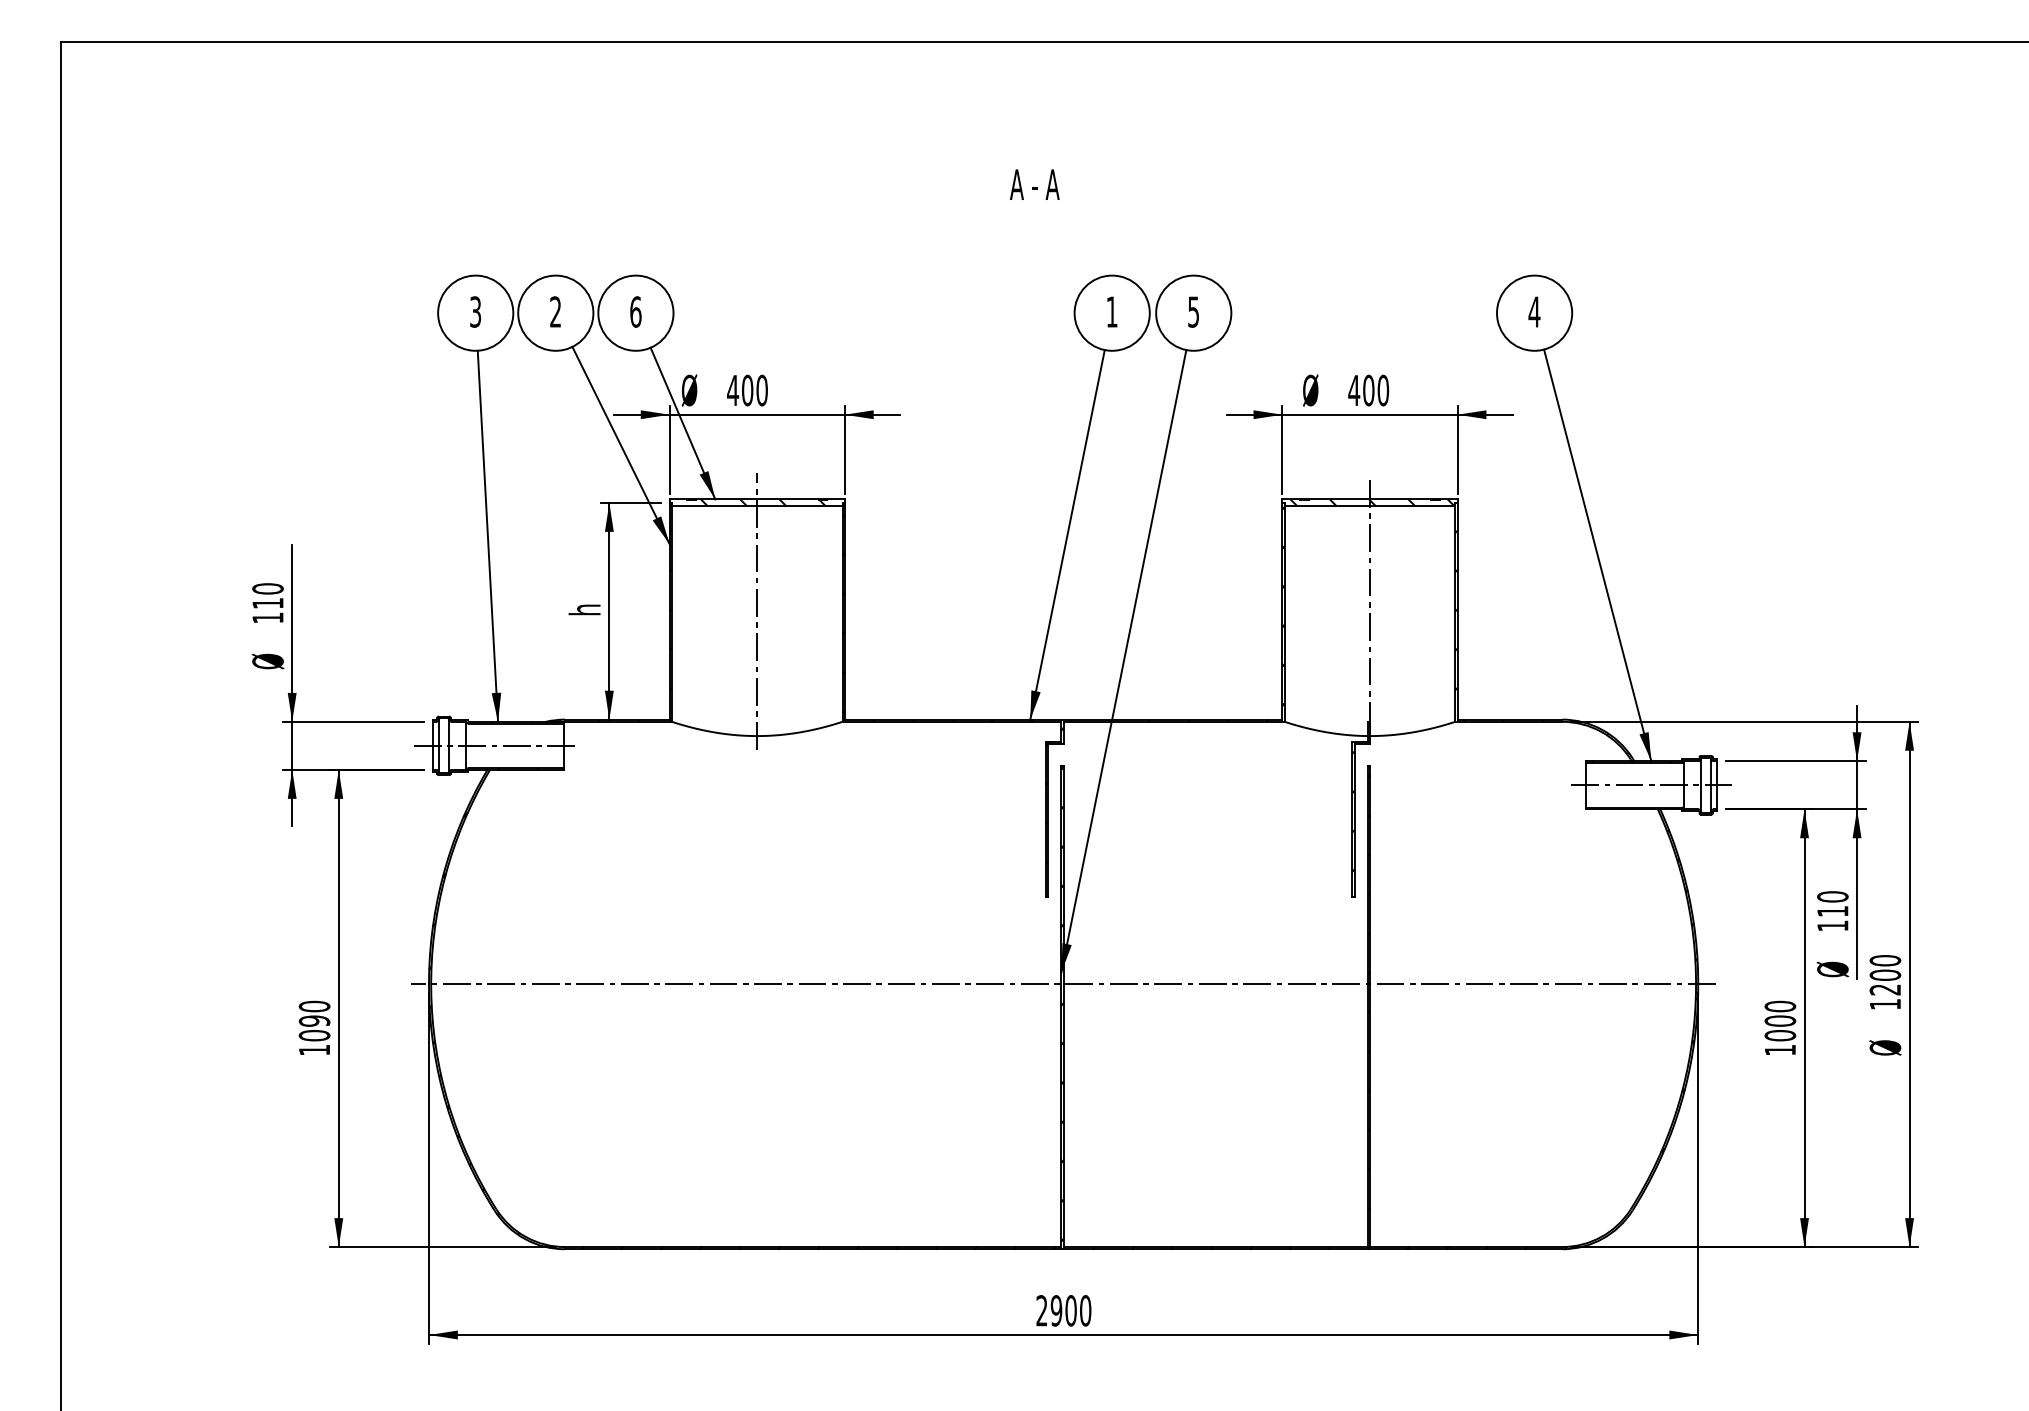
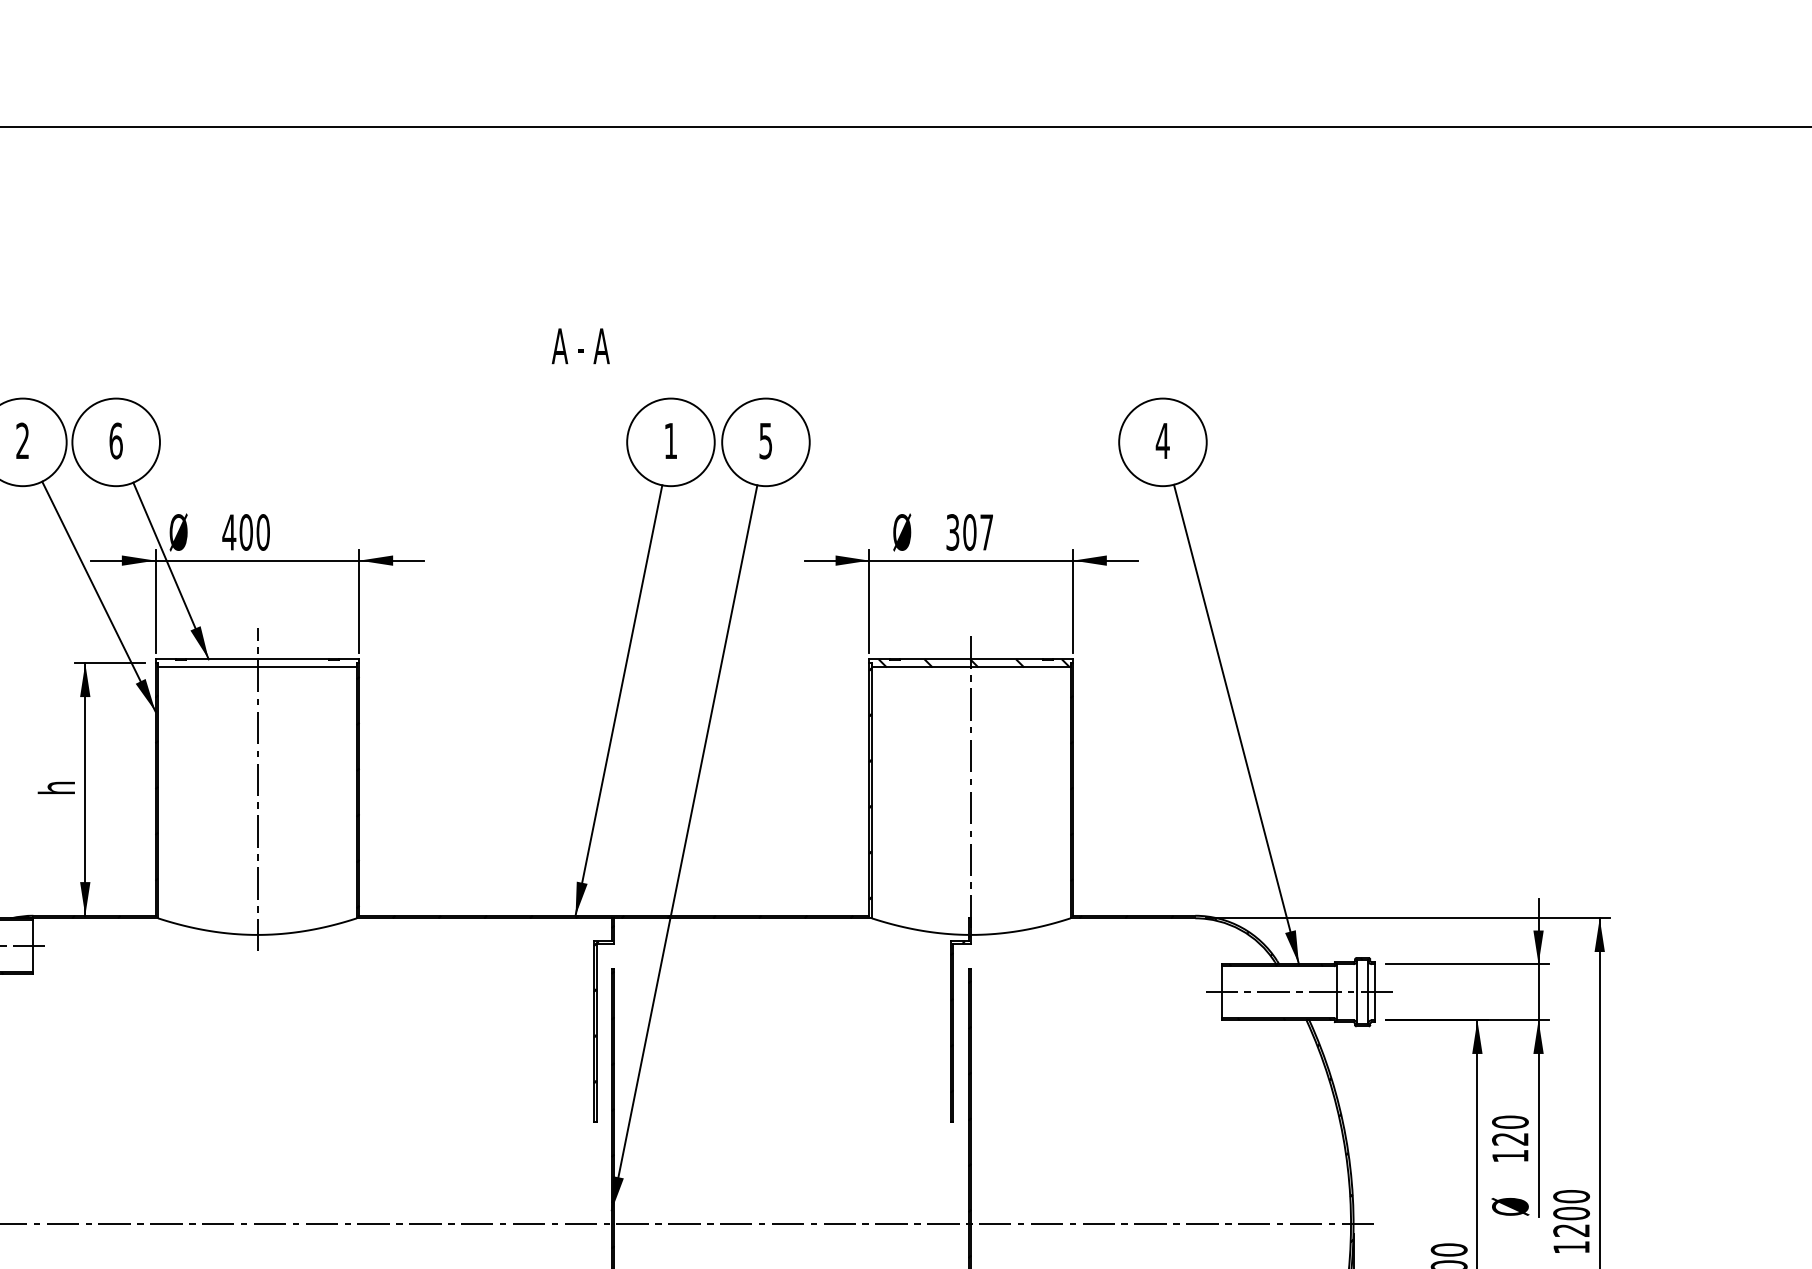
text: (1034, 184) -> (580, 346), moved
text: (1368, 390) -> (969, 532), 400 -> 307
hatch: (763, 502) -> (264, 662), removed
text: (1832, 911) -> (1509, 1139), 110 -> 120

